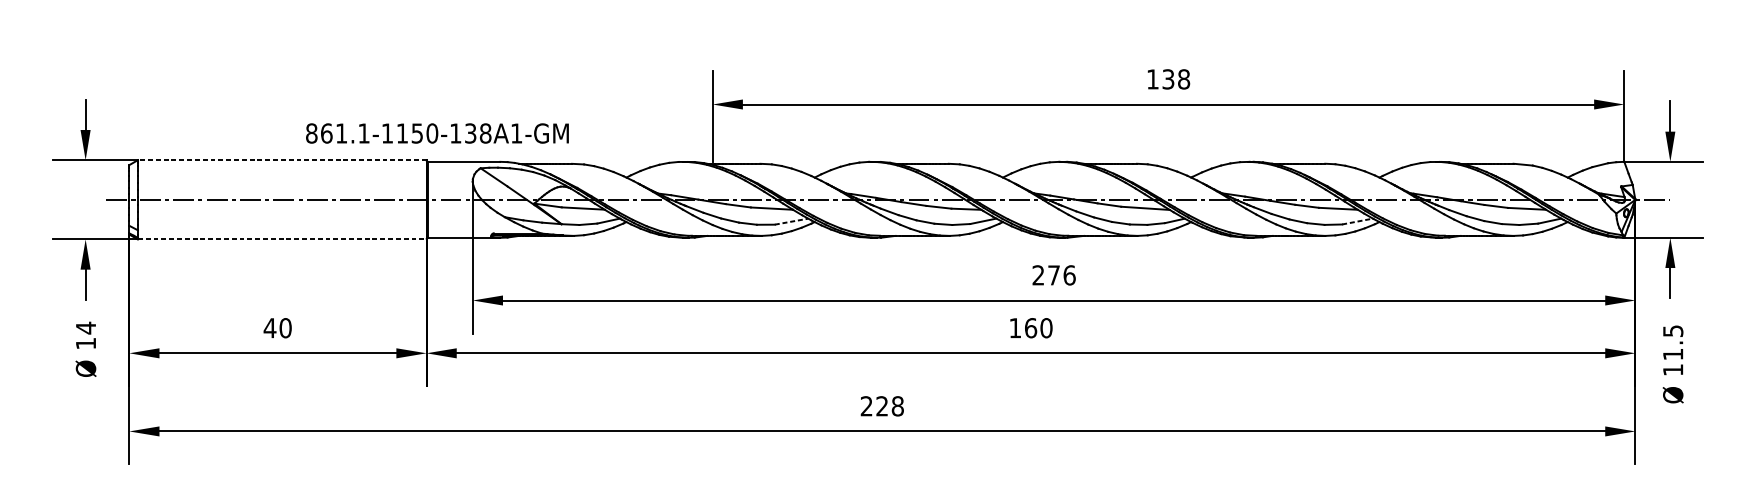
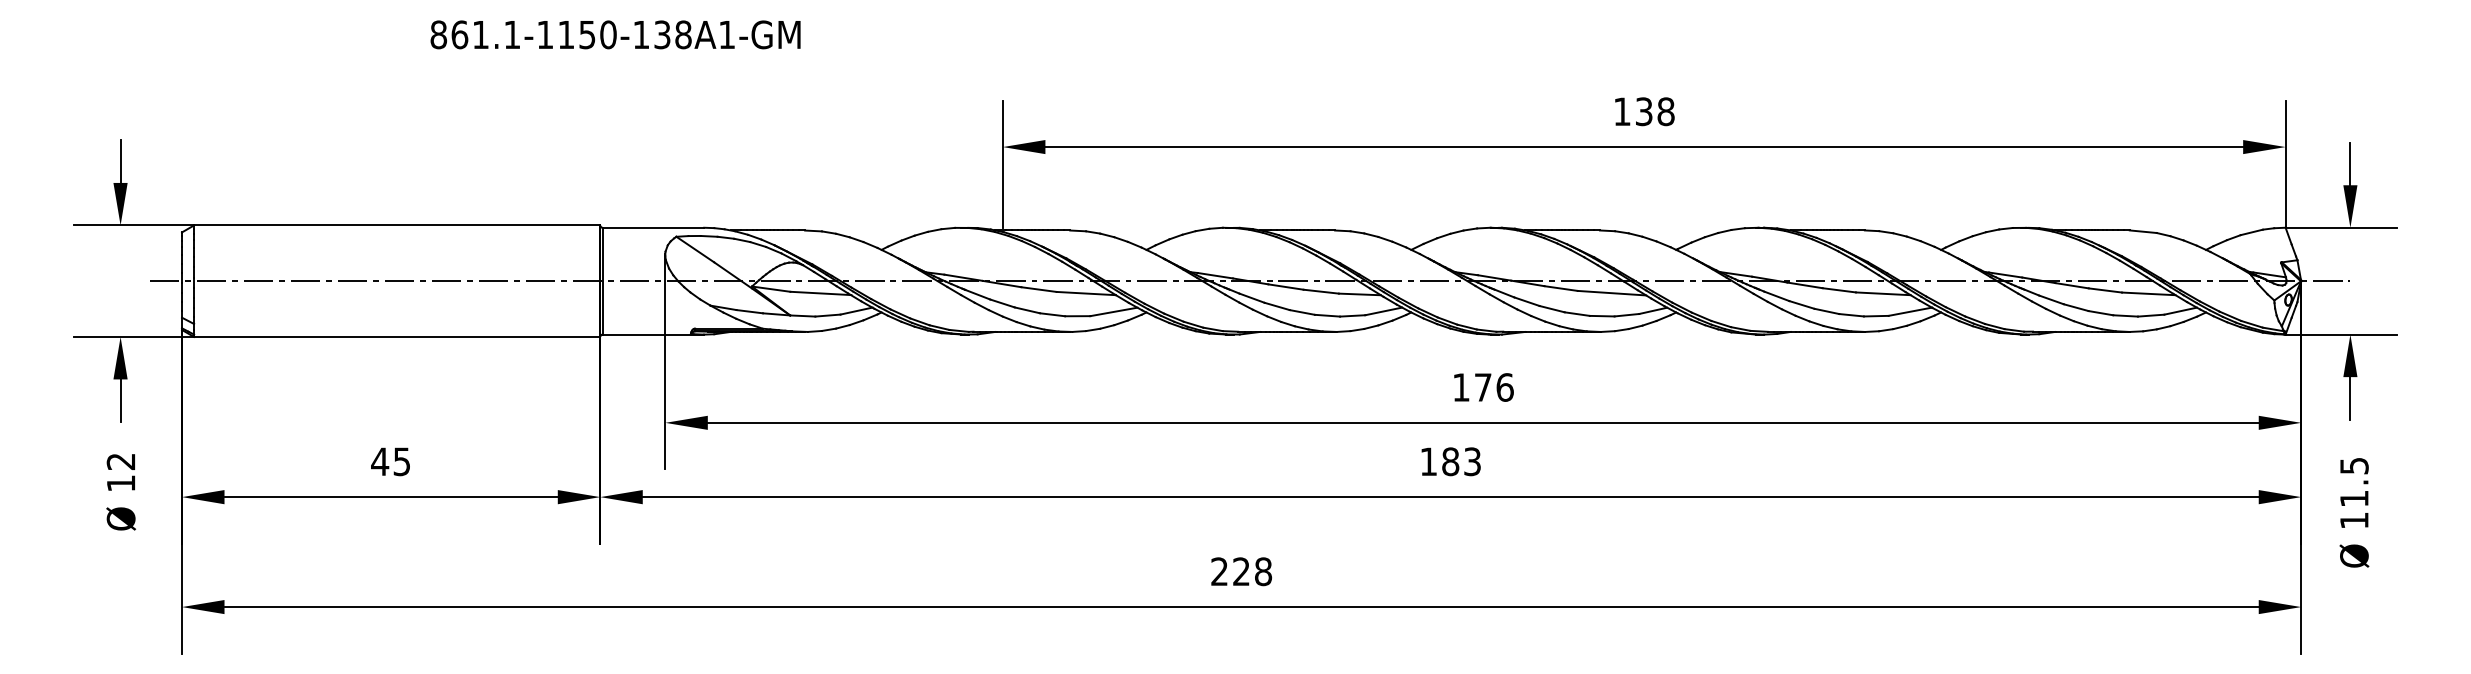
text: (437, 133) -> (615, 34), moved
line: (281, 160) -> (396, 225), dashed -> solid
line: (791, 221) -> (1113, 311), dashed -> solid
line: (1357, 221) -> (1910, 311), dashed -> solid
line: (282, 239) -> (397, 336), dashed -> solid
text: (1038, 275) -> (1461, 387), 276 -> 176
text: (85, 327) -> (120, 461), 14 -> 12
text: (285, 327) -> (401, 461), 40 -> 45
text: (1038, 327) -> (1461, 461), 160 -> 183

